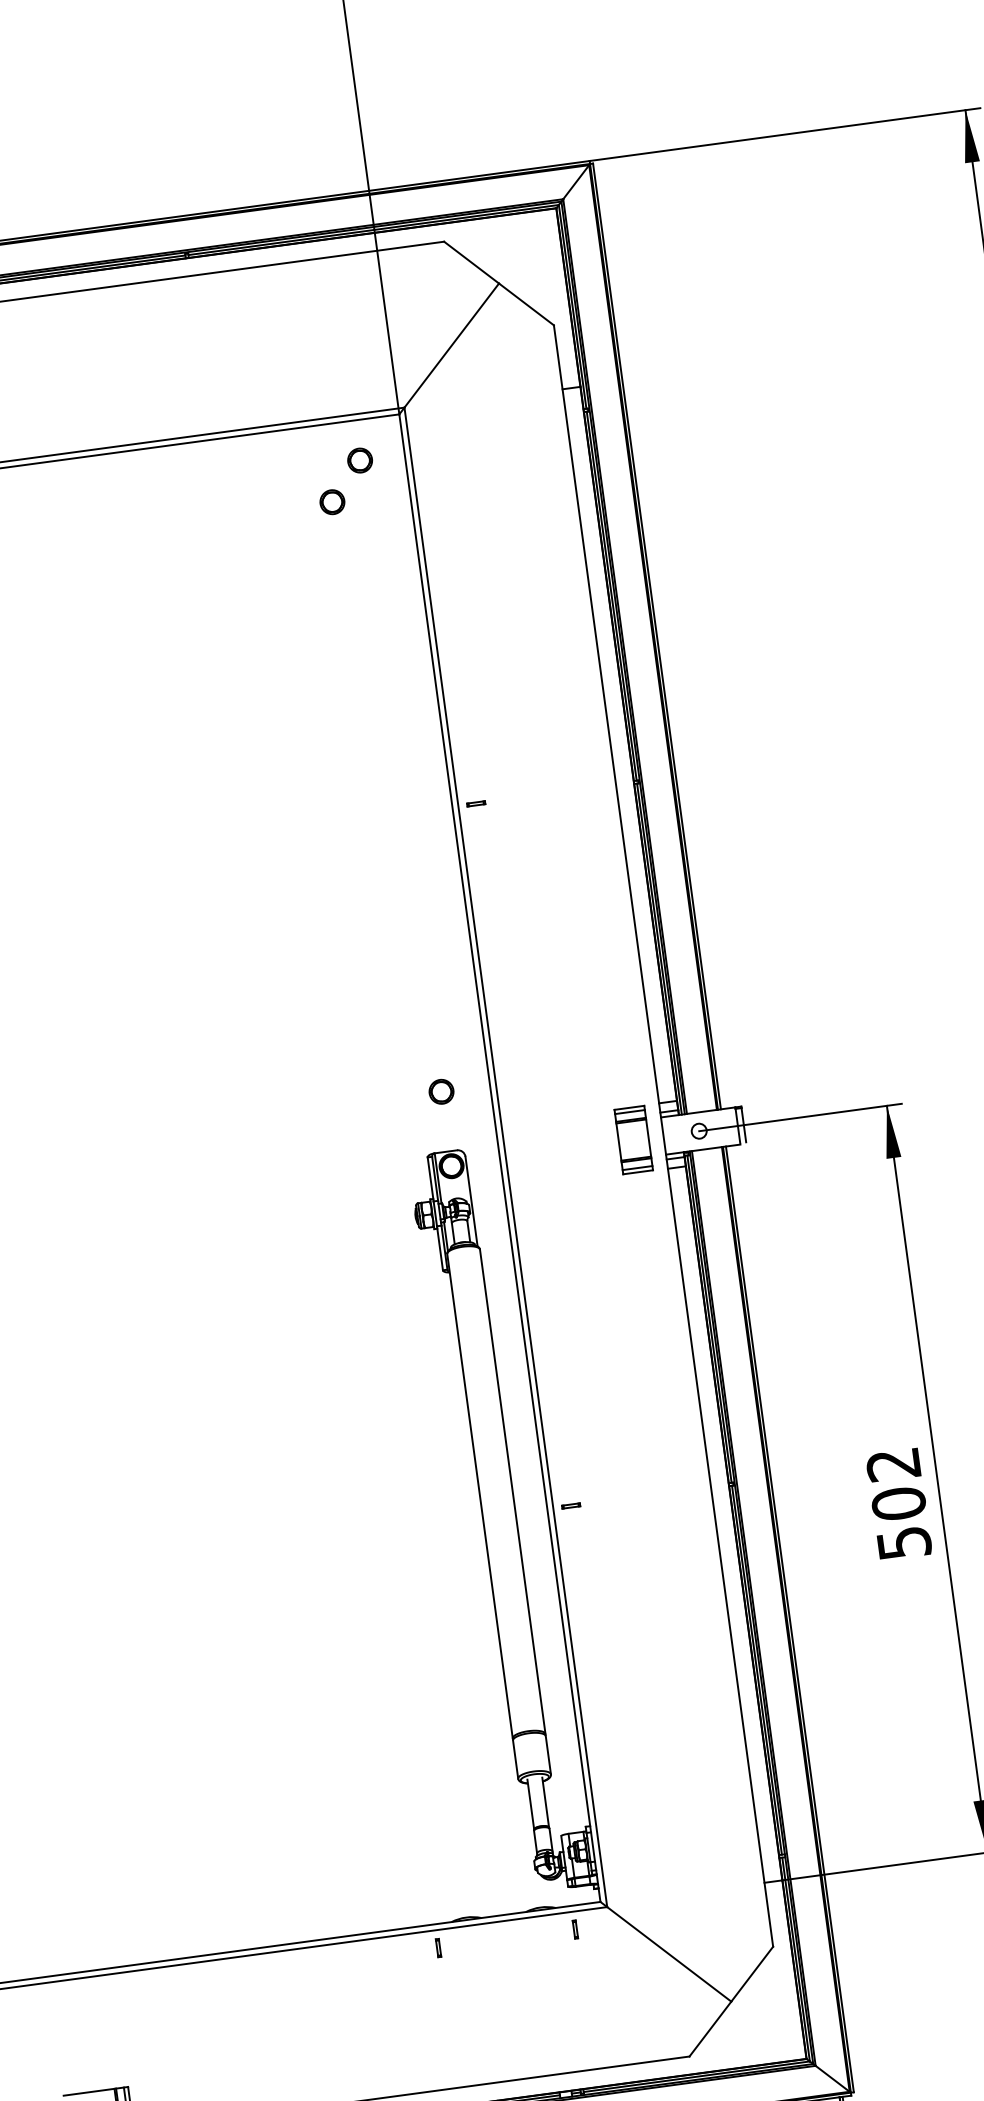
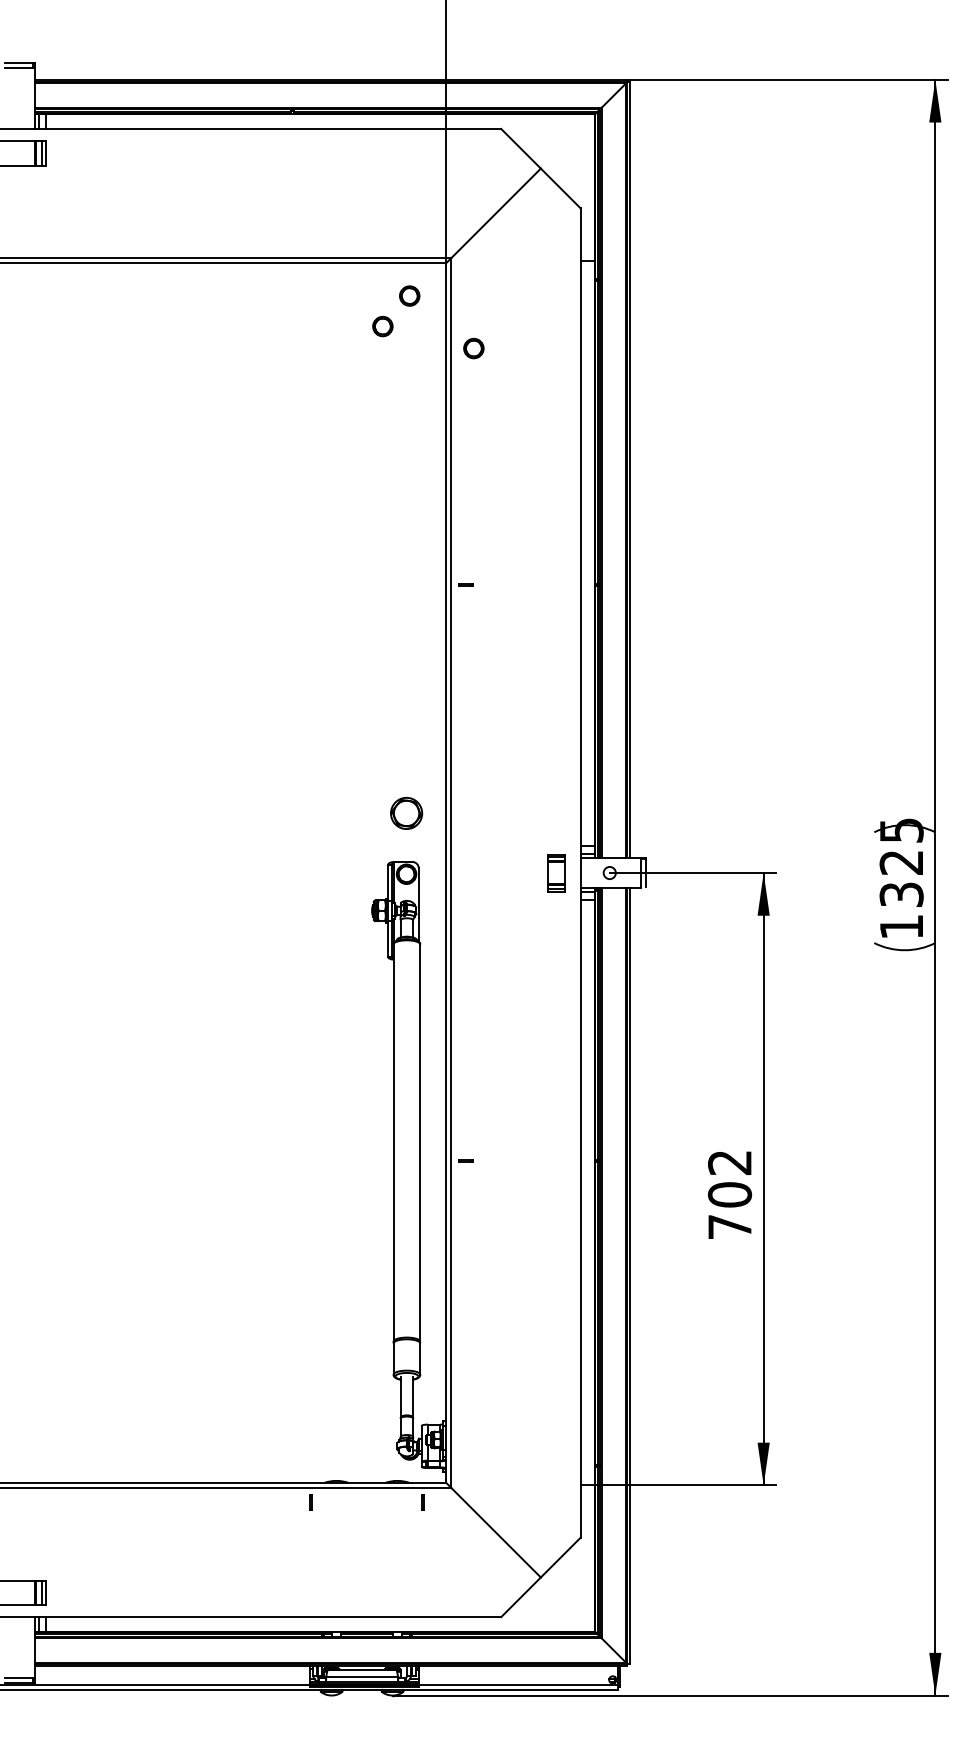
part: (446, 514) -> (473, 348), added
part: (441, 1090) -> (406, 812), size x1.6
part: (632, 1139) -> (555, 872), size x0.7
text: (904, 1543) -> (730, 1227), 502 -> 702

